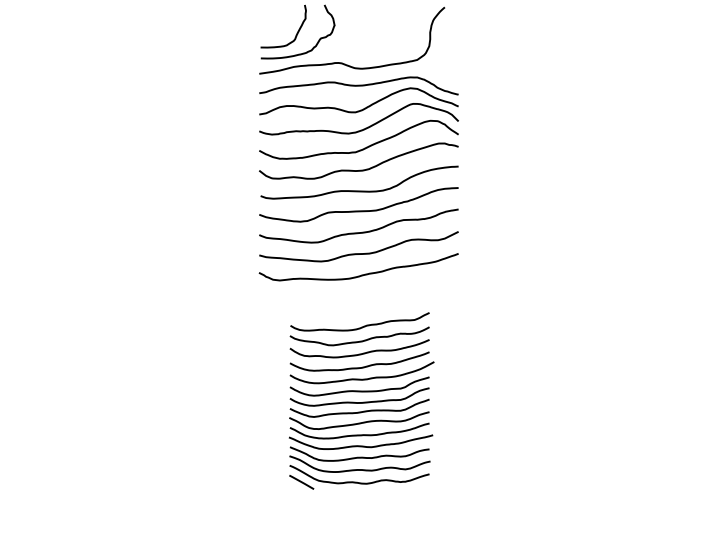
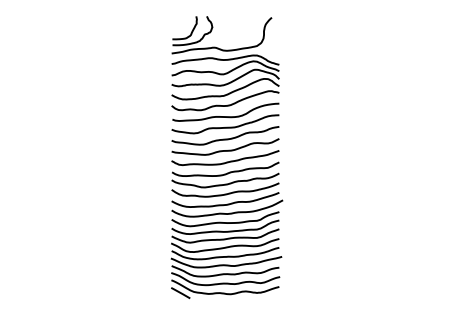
part: (360, 399) -> (226, 229), size x1.43

